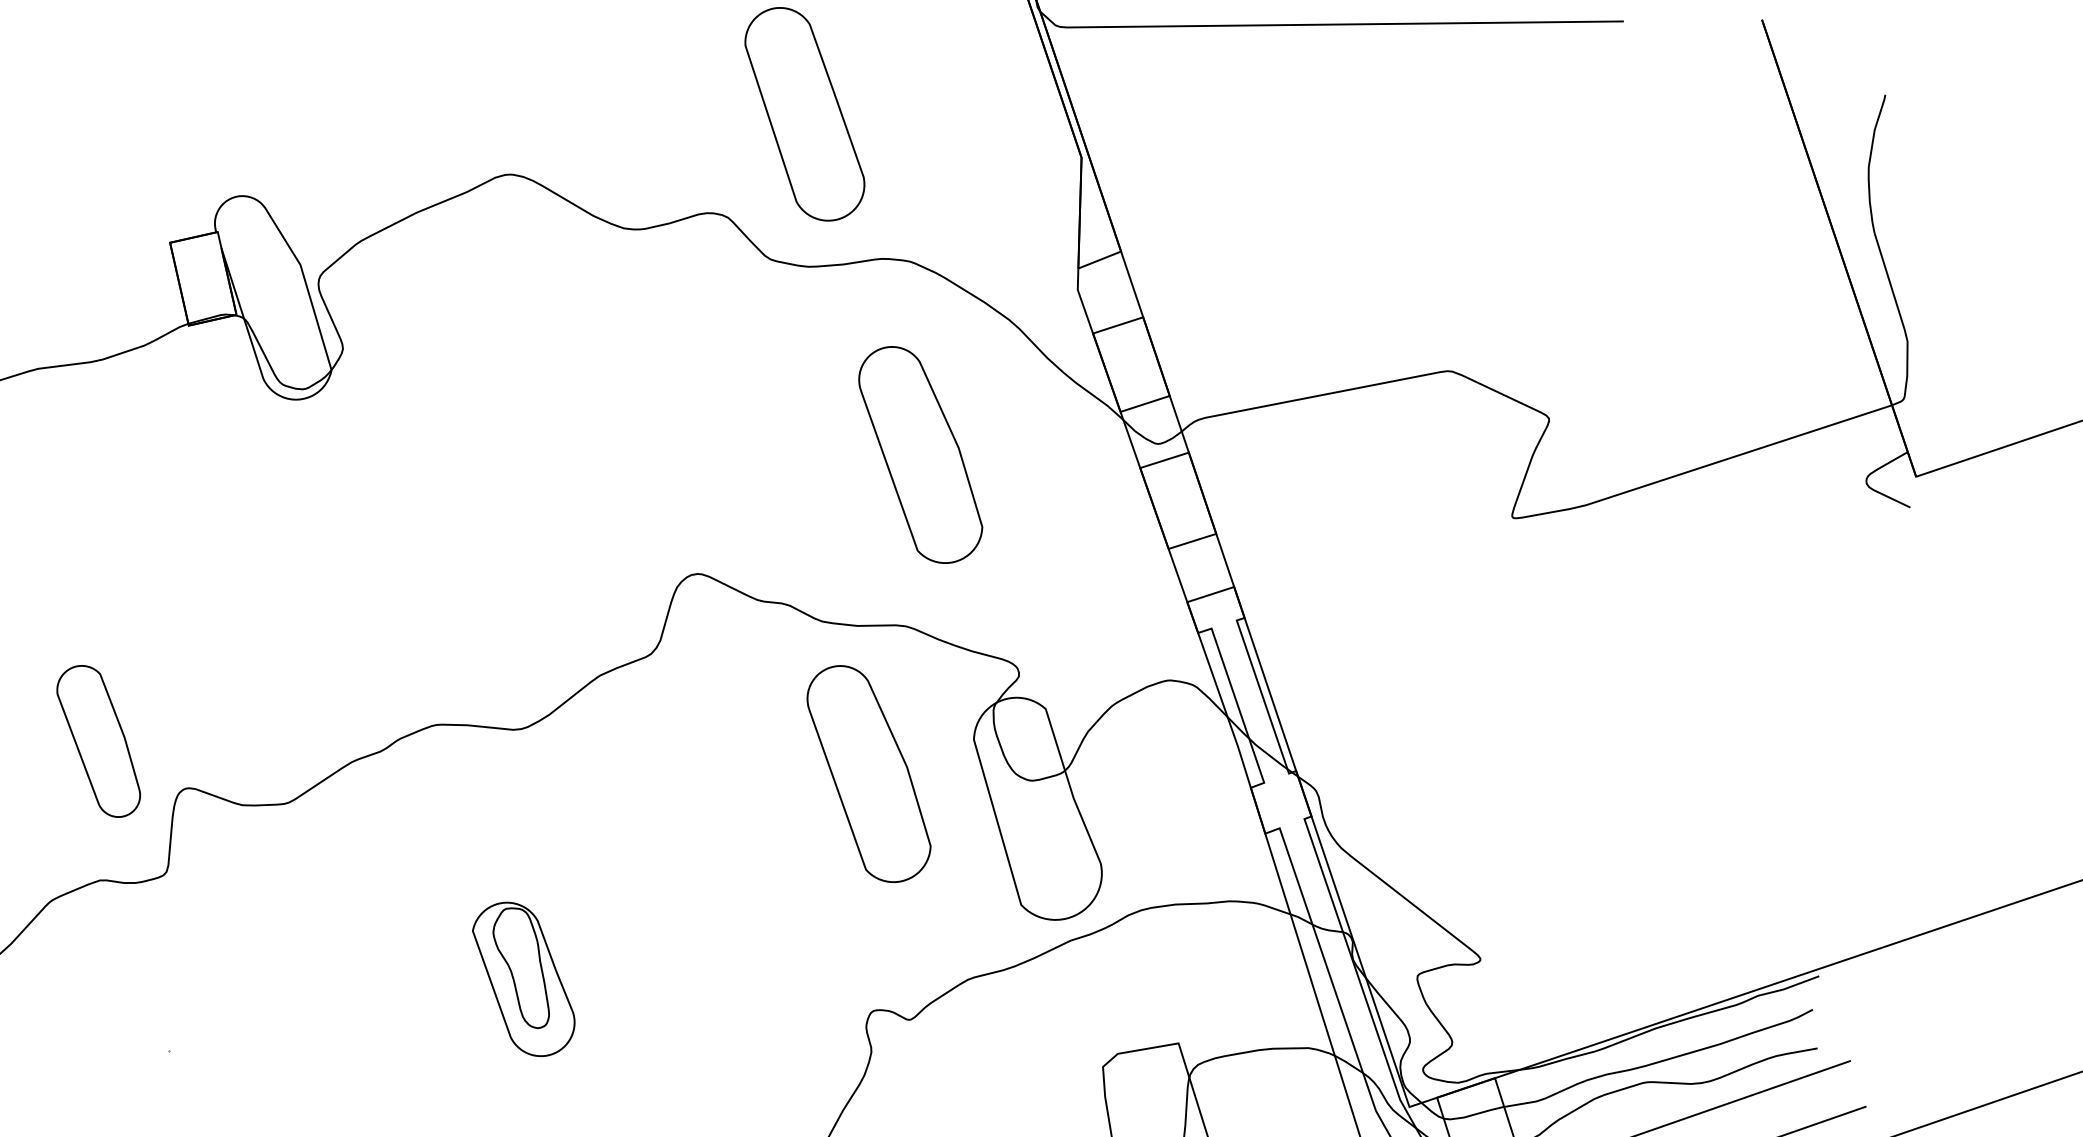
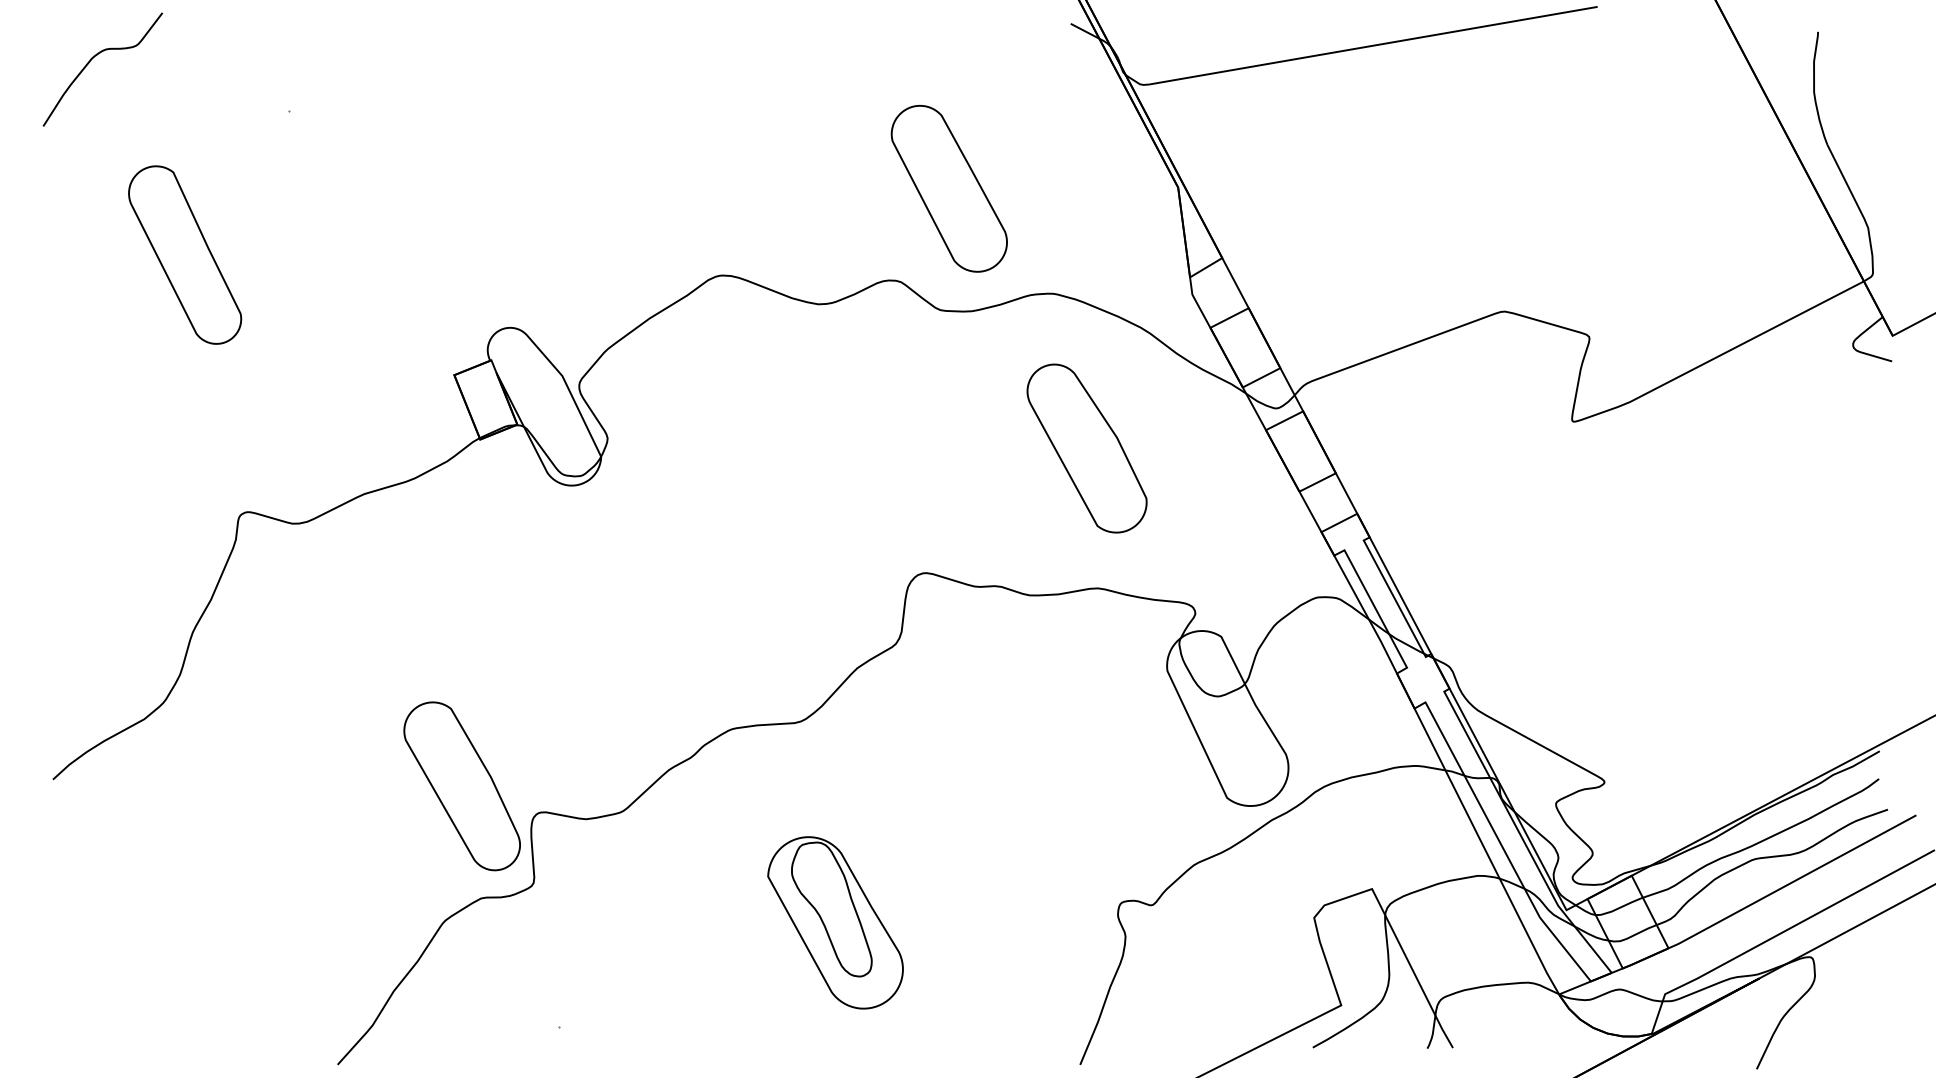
part: (98, 741) -> (461, 786), size x1.43
part: (868, 774) -> (1086, 712), removed
part: (523, 978) -> (835, 922), size x1.43

